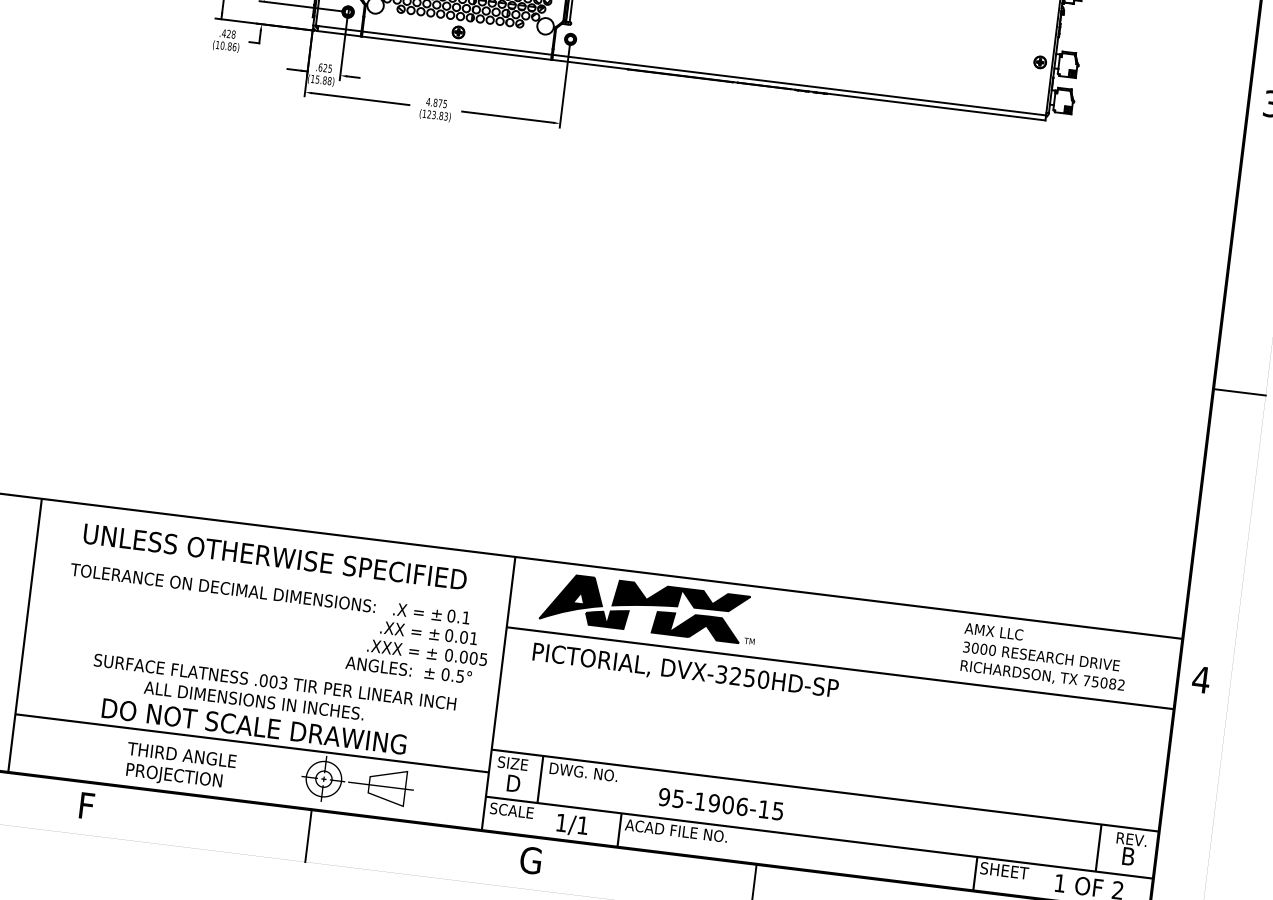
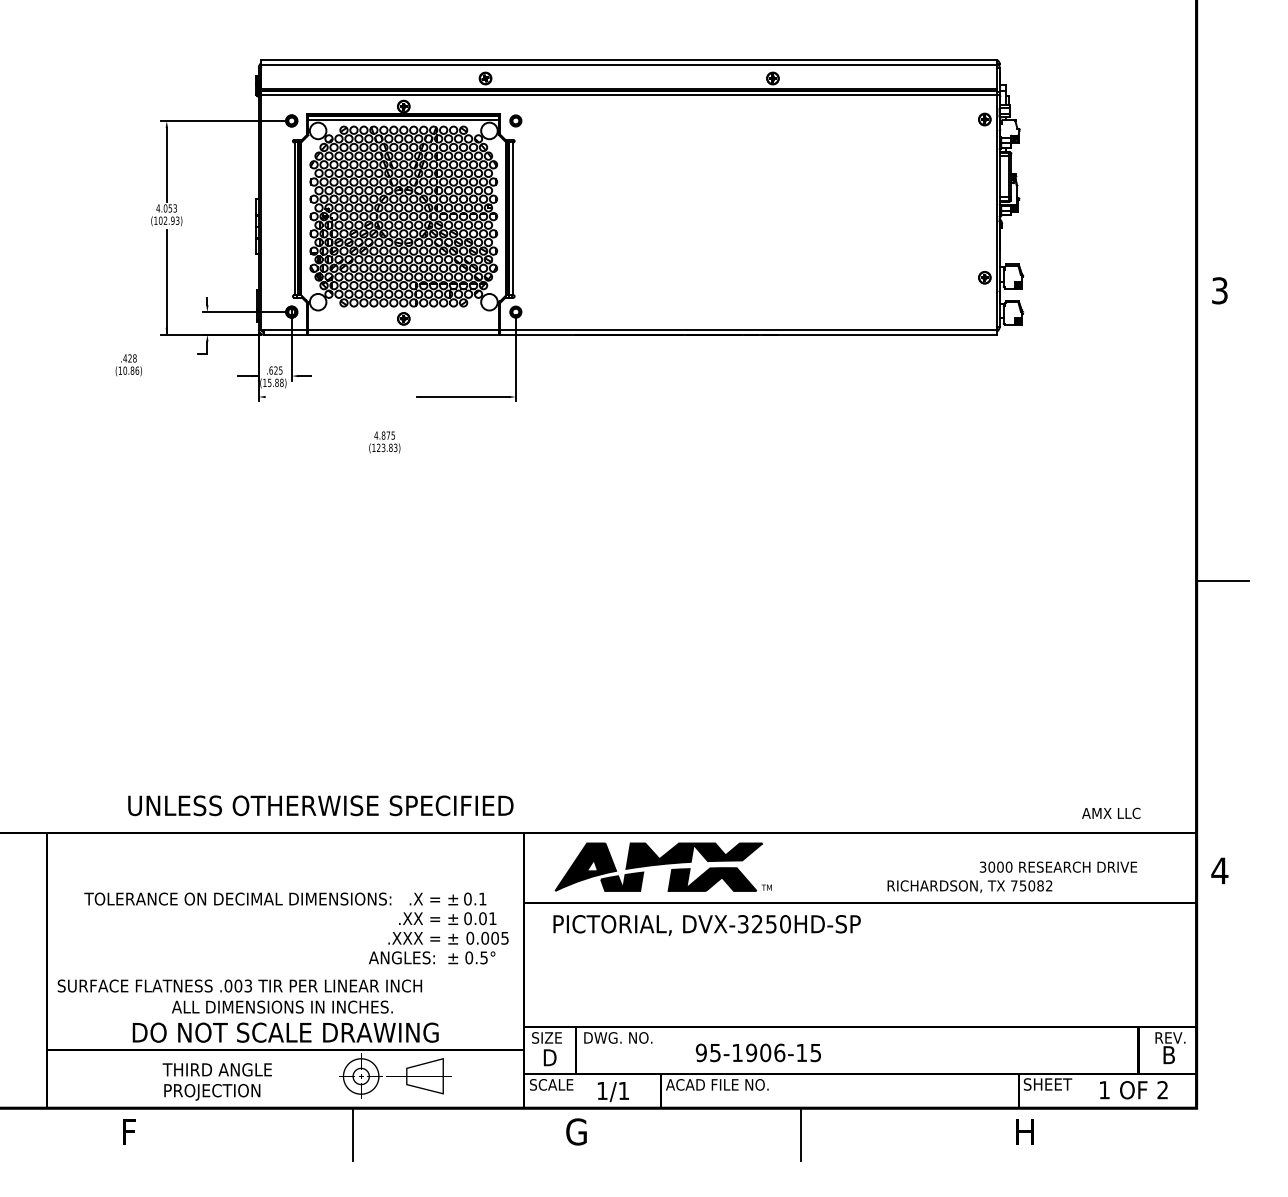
text: (226, 40) -> (128, 365), moved
line: (360, 98) -> (314, 396), removed
text: (435, 109) -> (384, 442), moved
text: (274, 556) -> (320, 805), moved
text: (994, 630) -> (1111, 812), moved
text: (1042, 675) -> (969, 886), moved
text: (274, 681) -> (239, 985), moved

